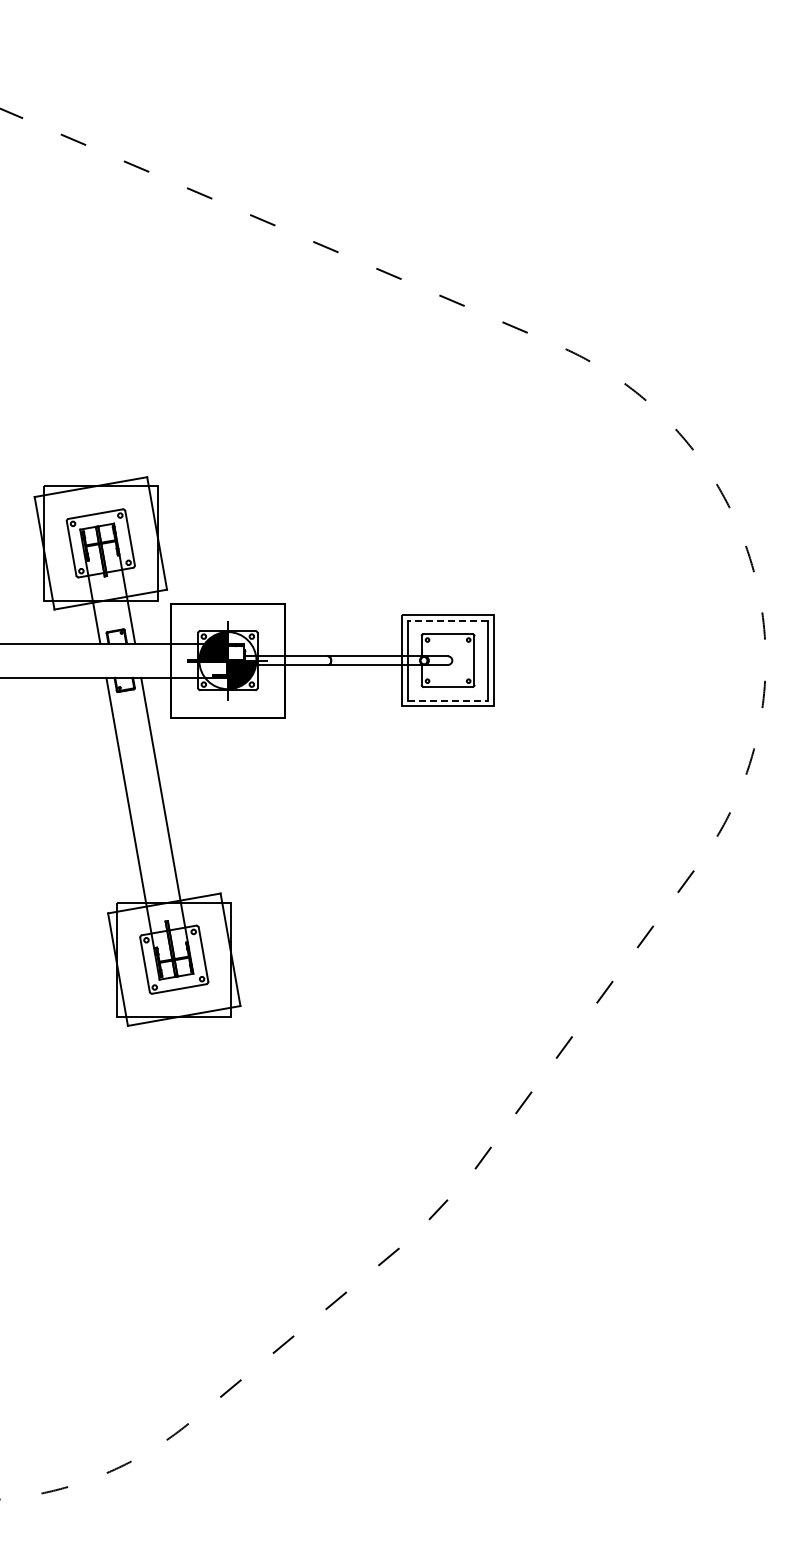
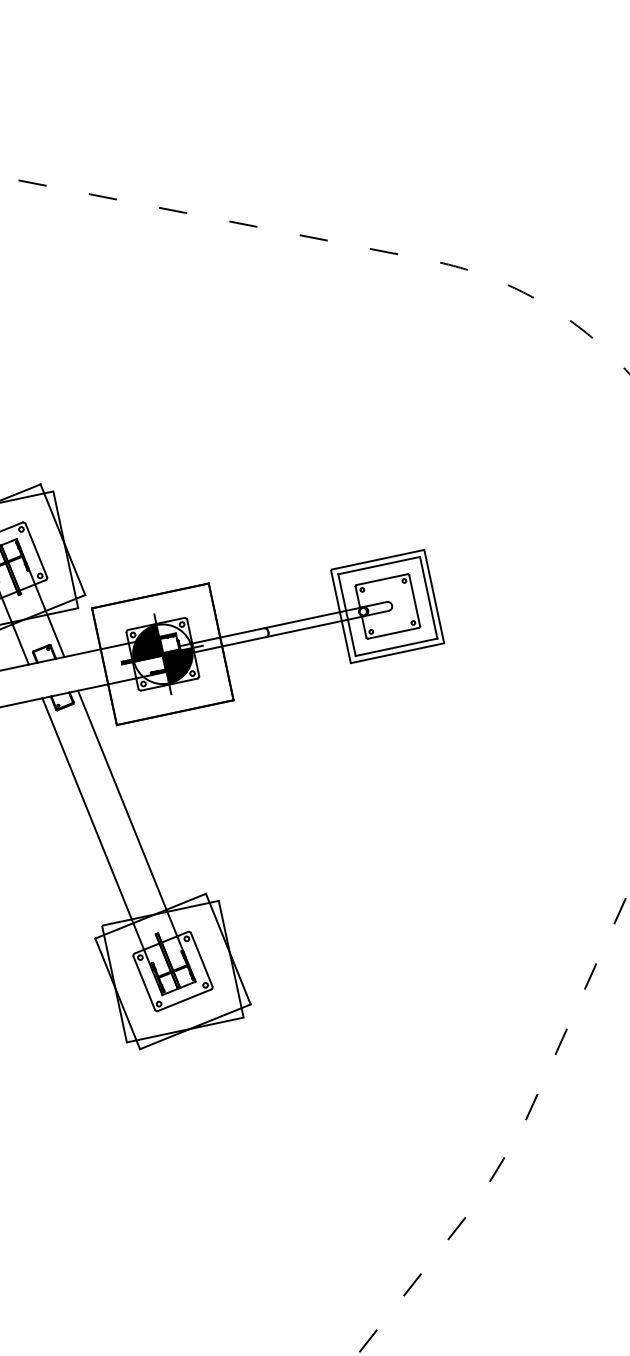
line: (448, 620) -> (379, 565), dashed -> solid
line: (448, 700) -> (396, 647), dashed -> solid

